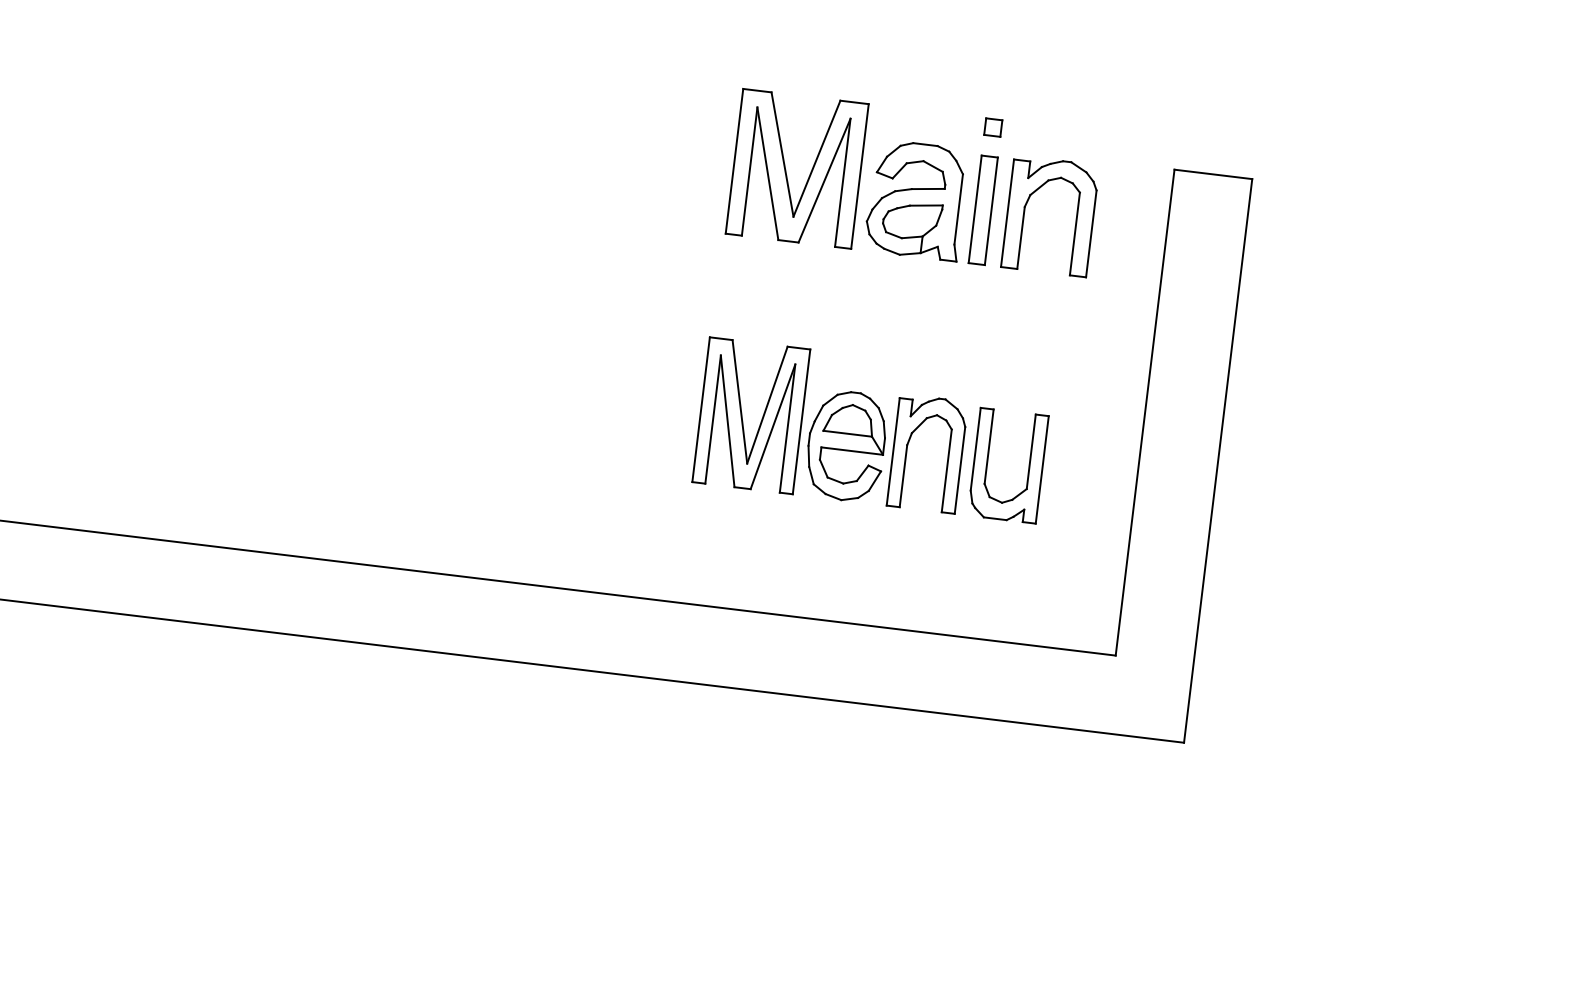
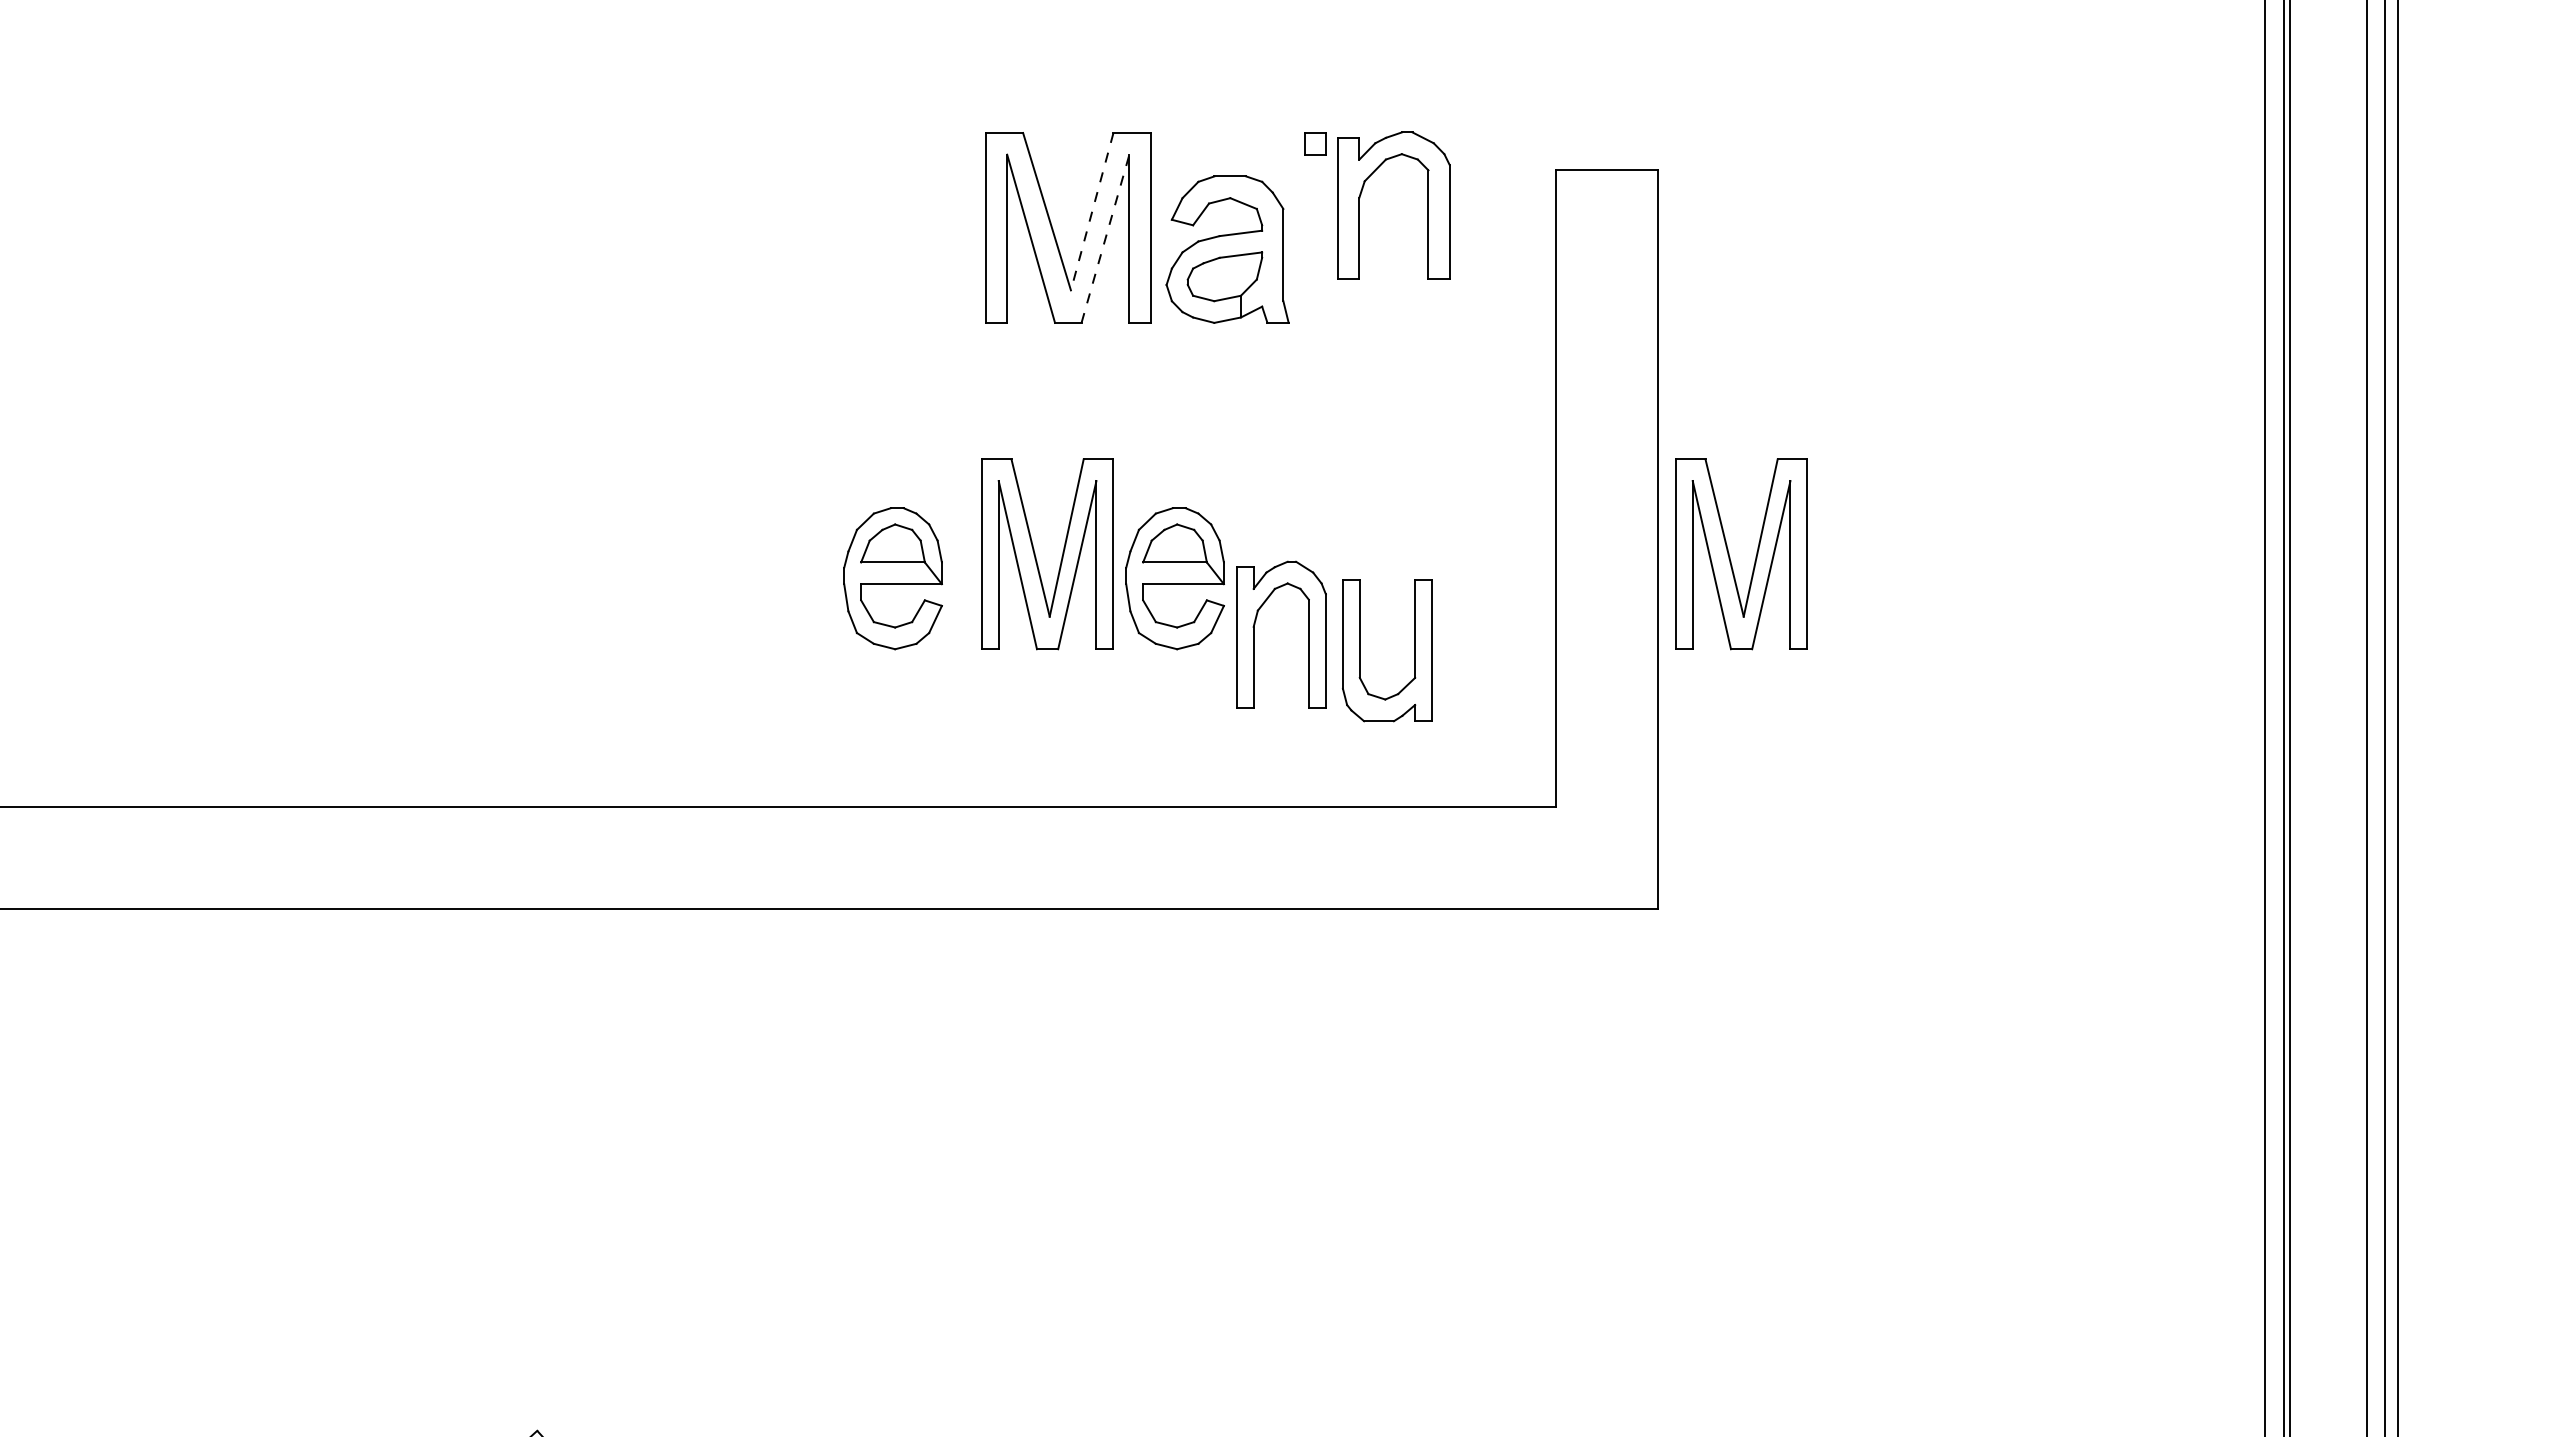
line: (817, 158) -> (1092, 211), solid -> dashed
line: (824, 180) -> (1105, 238), solid -> dashed
part: (1025, 207) -> (1360, 198), moved
part: (983, 210) -> (1315, 252), removed
part: (630, 419) -> (892, 578), added
part: (907, 451) -> (1254, 634), moved
part: (987, 463) -> (1360, 650), moved
part: (1271, 481) -> (1730, 557), added

